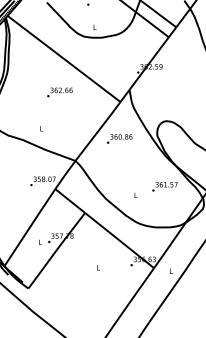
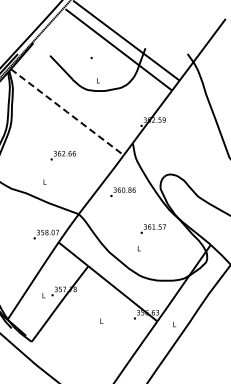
line: (64, 59) -> (67, 112), solid -> dashed
text: (59, 92) -> (62, 155), moved
text: (164, 186) -> (152, 228), moved

